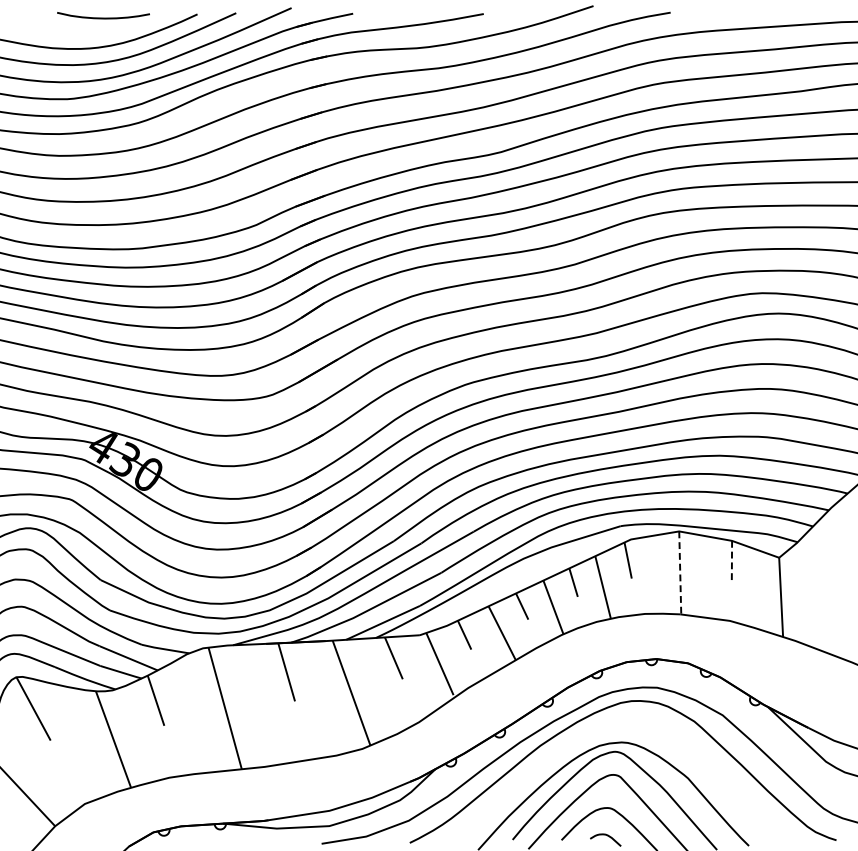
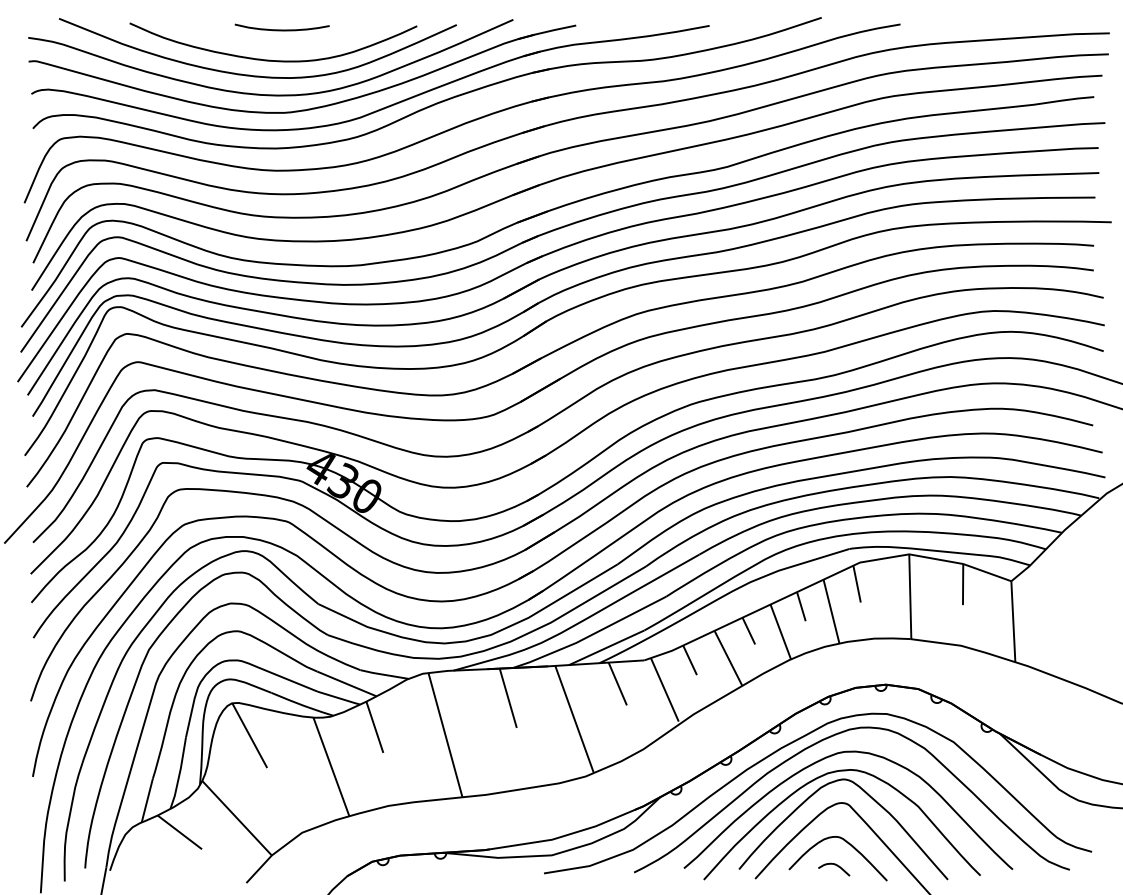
curve: (102, 17) -> (281, 29), moved
line: (732, 560) -> (963, 584), dashed -> solid
line: (680, 573) -> (910, 597), dashed -> solid
curve: (599, 731) -> (827, 758), added

